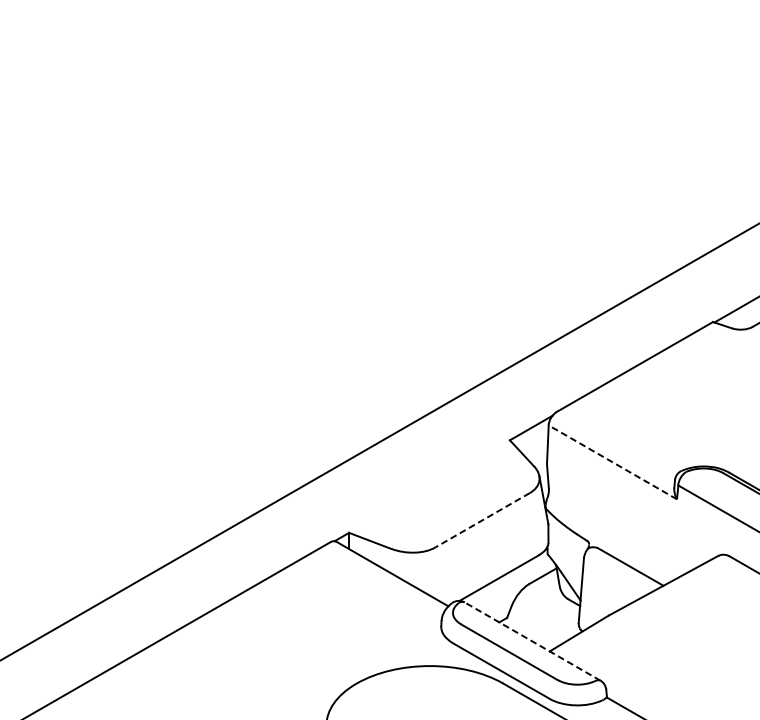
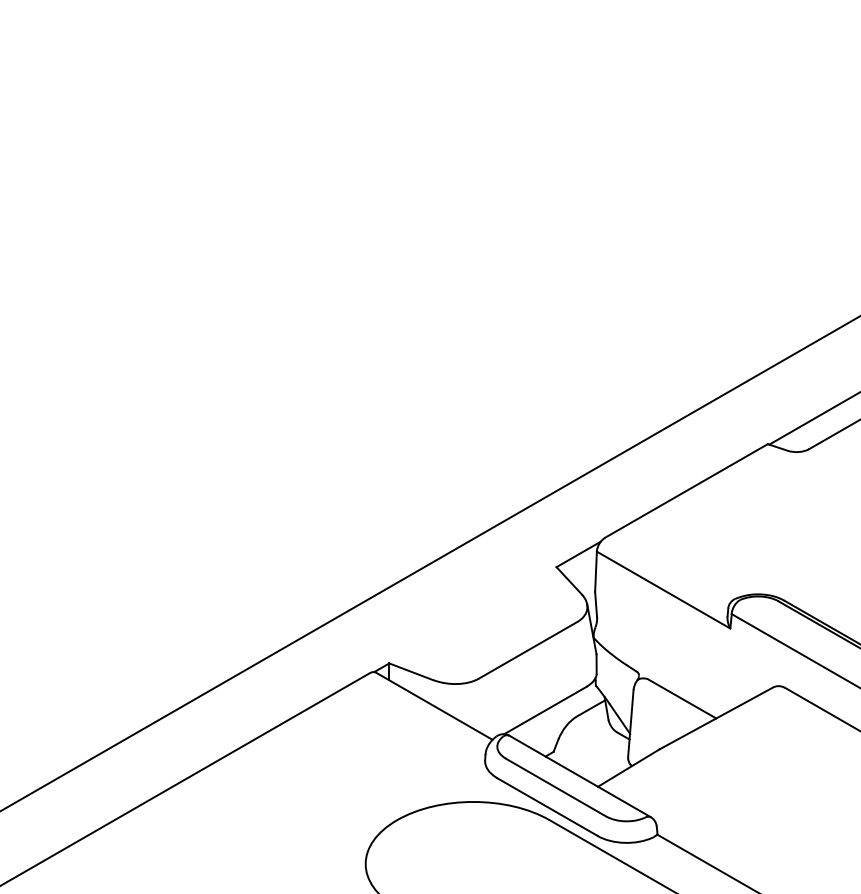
line: (612, 462) -> (663, 590), dashed -> solid
line: (482, 520) -> (528, 650), dashed -> solid
line: (532, 641) -> (580, 776), dashed -> solid

